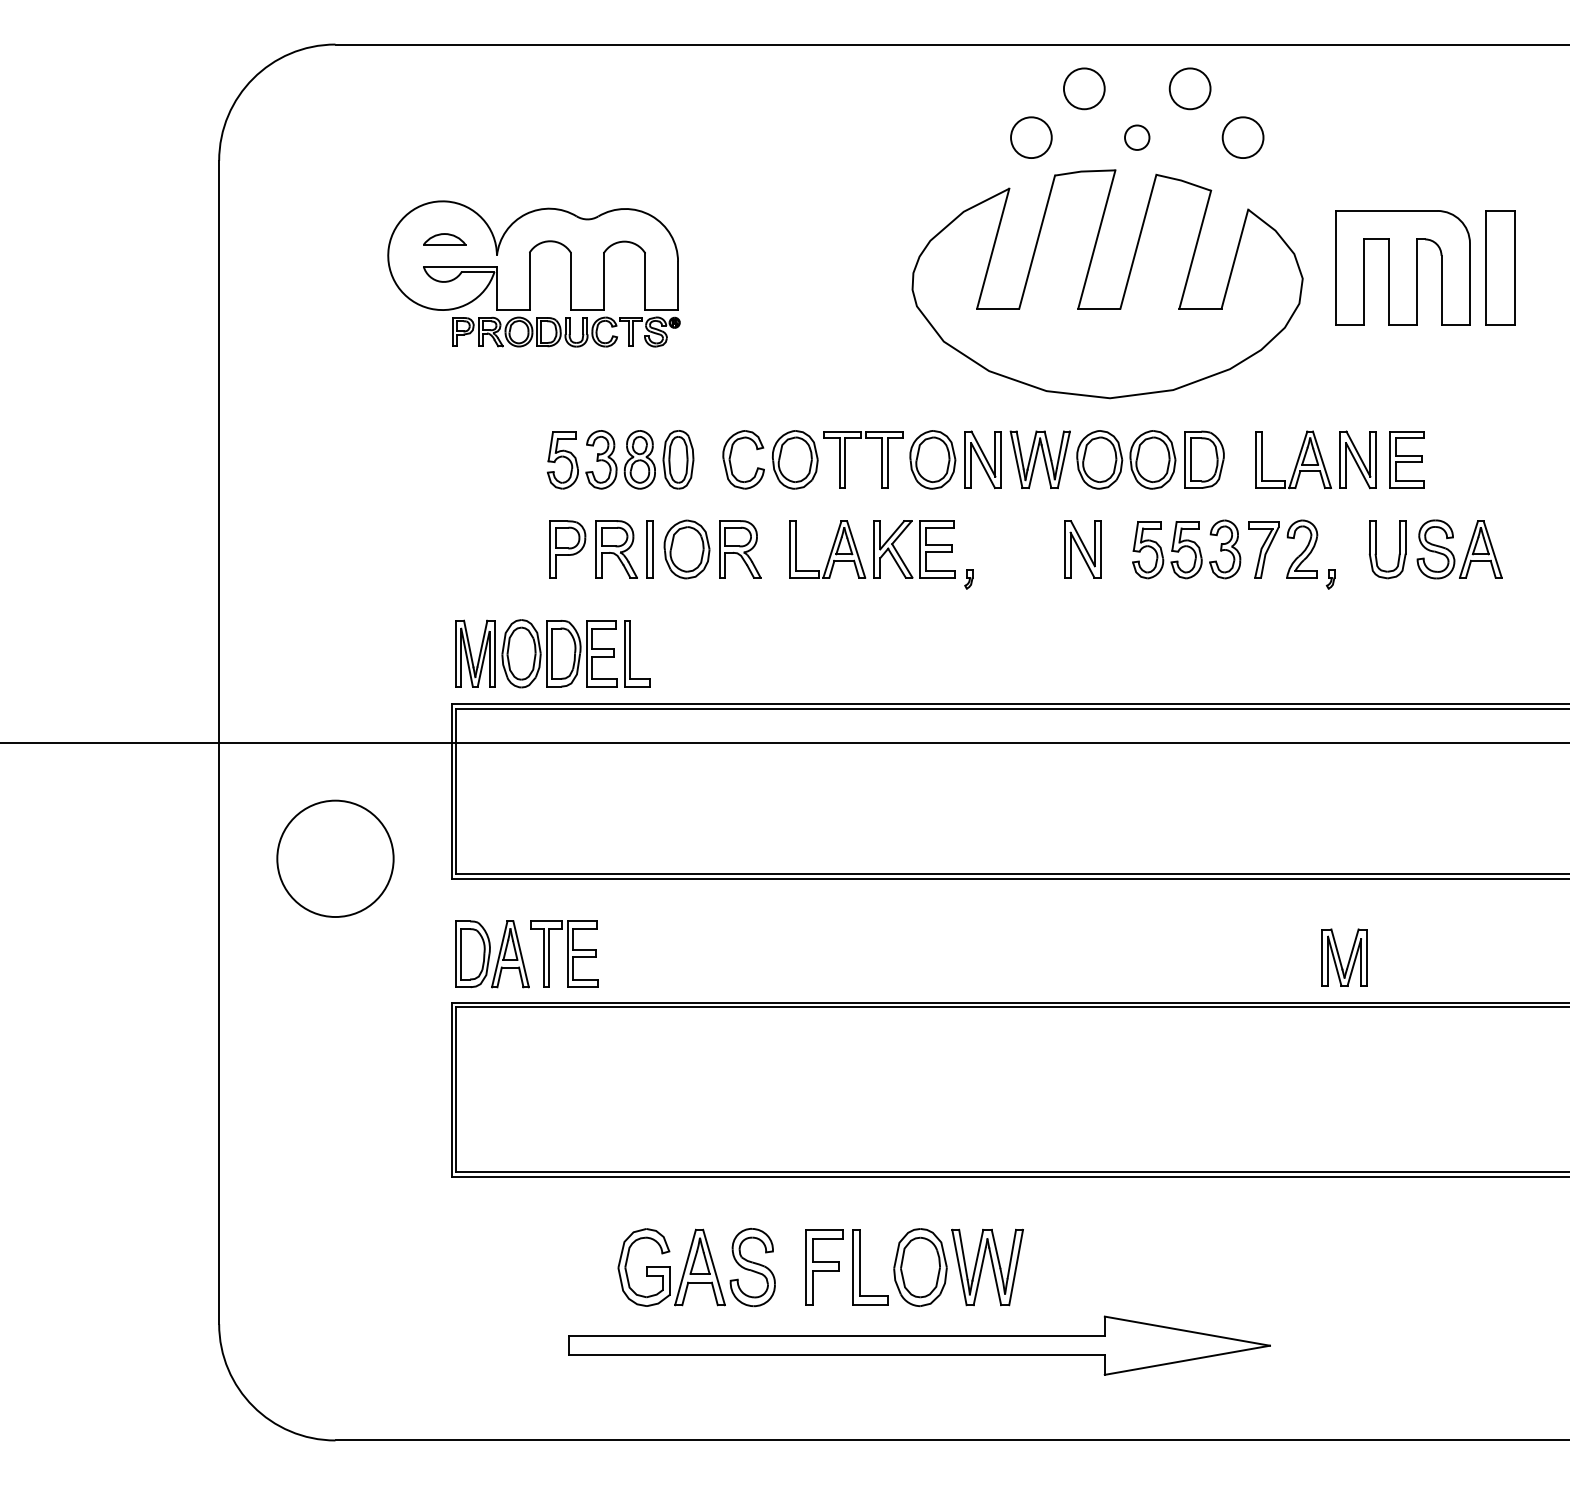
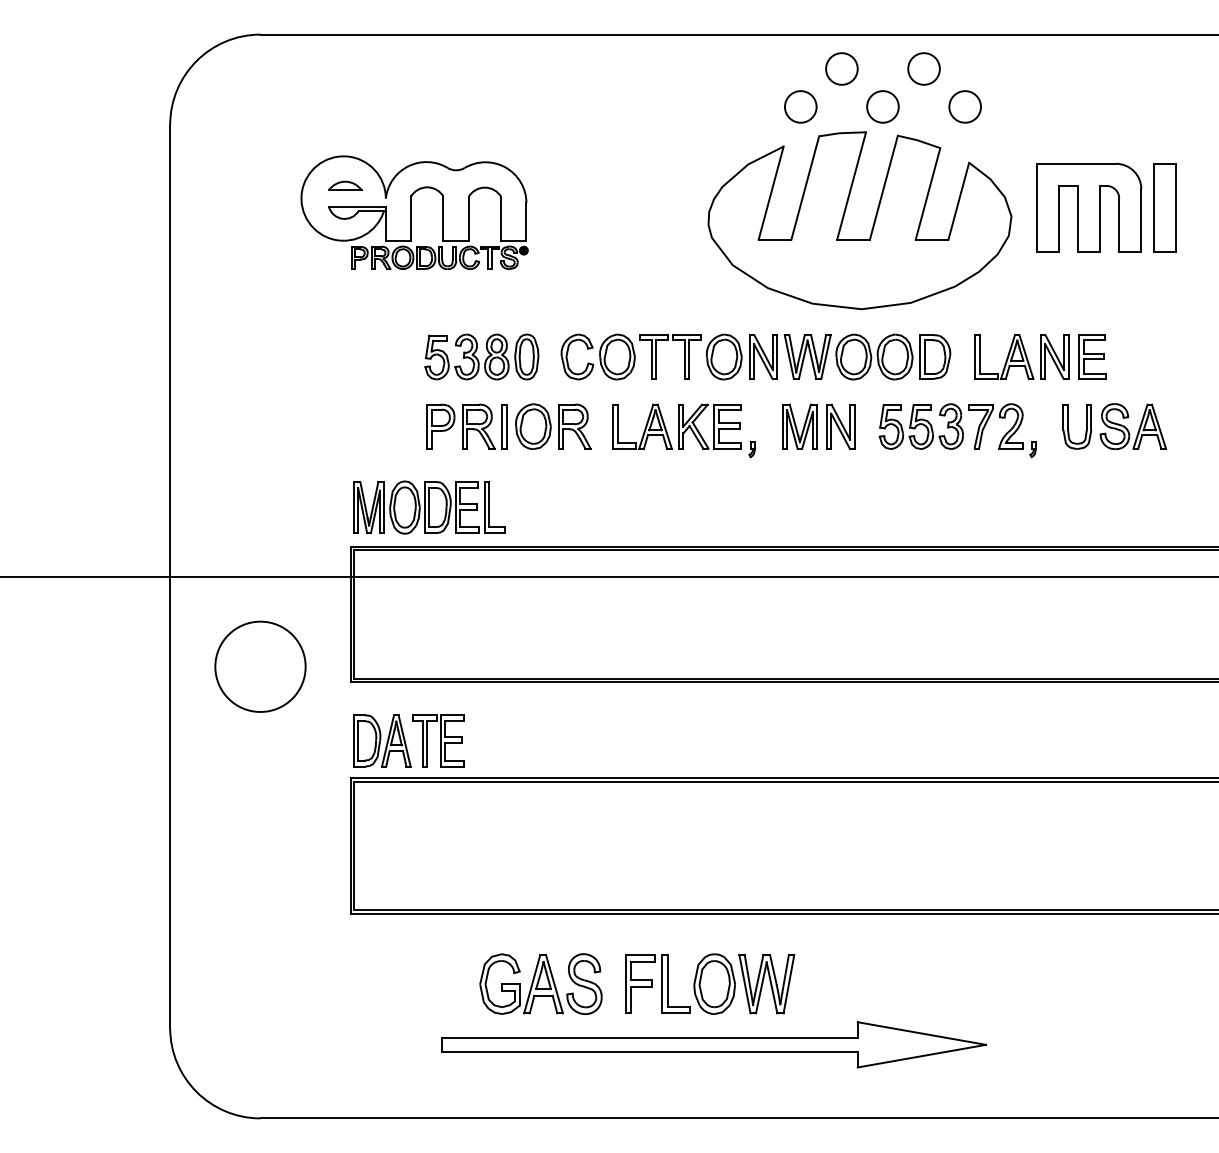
circle: (1136, 137) -> (882, 106), size x1.67
part: (1343, 957) -> (799, 426), moved

